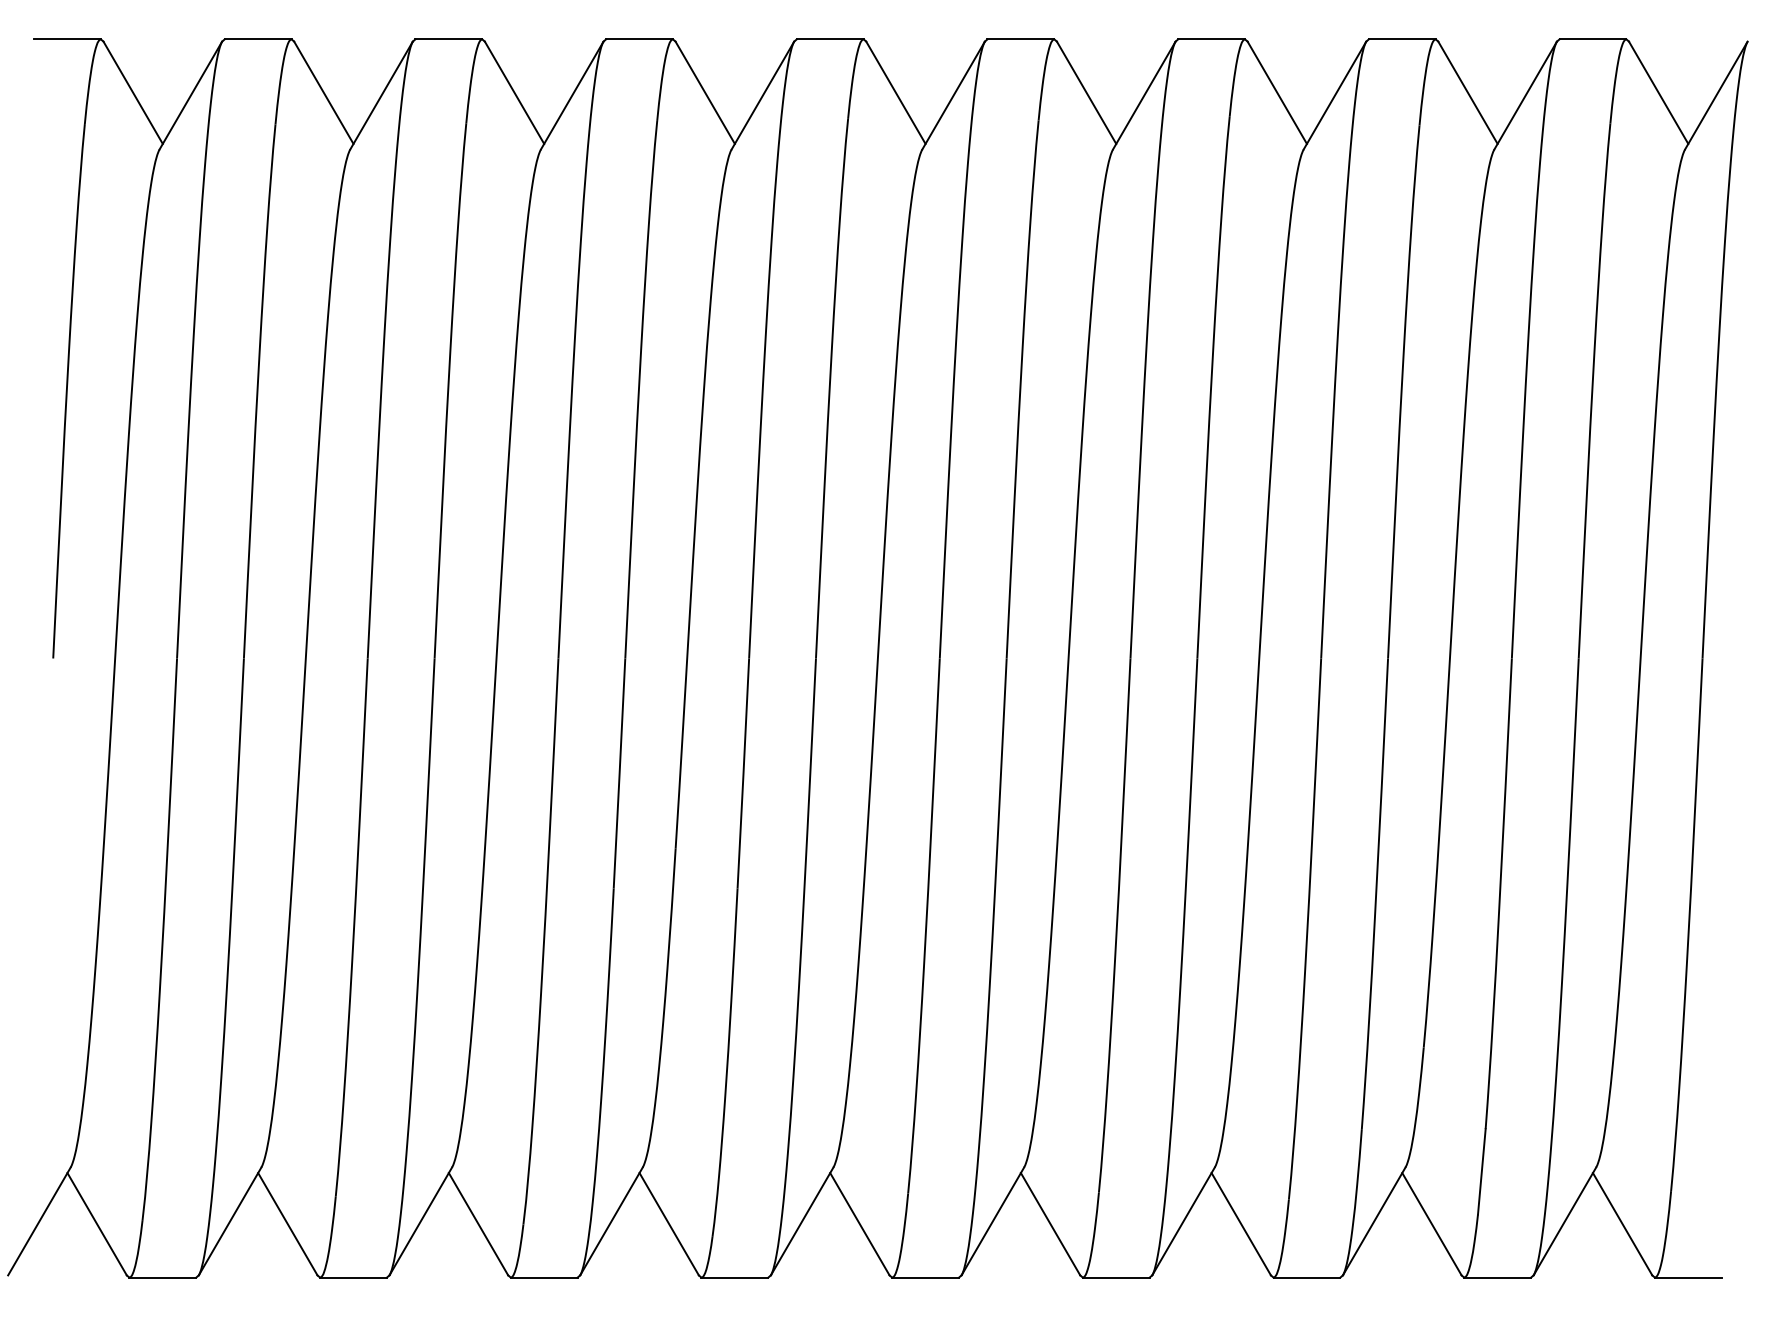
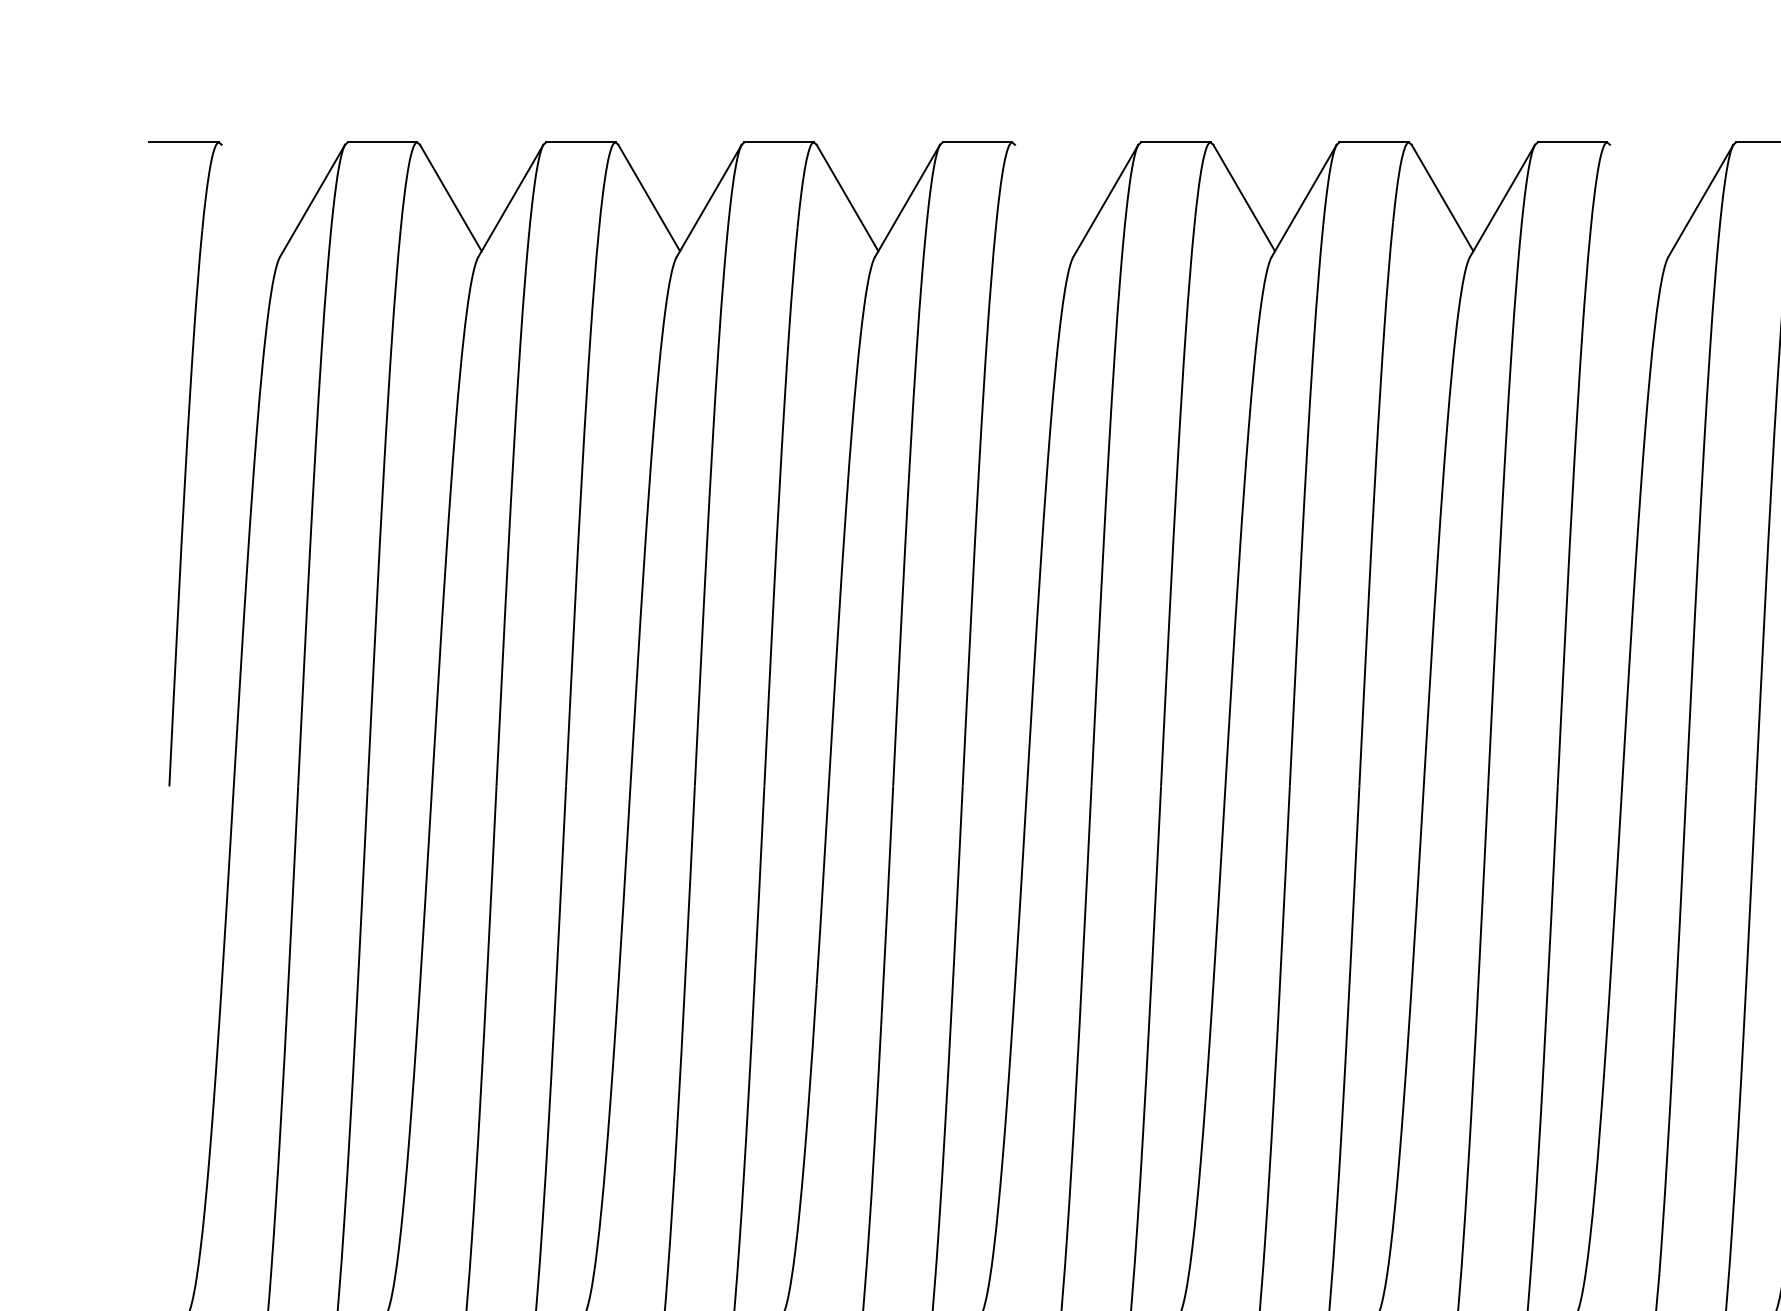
line: (132, 92) -> (251, 197), removed
line: (895, 92) -> (1045, 197), removed
line: (1467, 92) -> (1640, 197), removed

